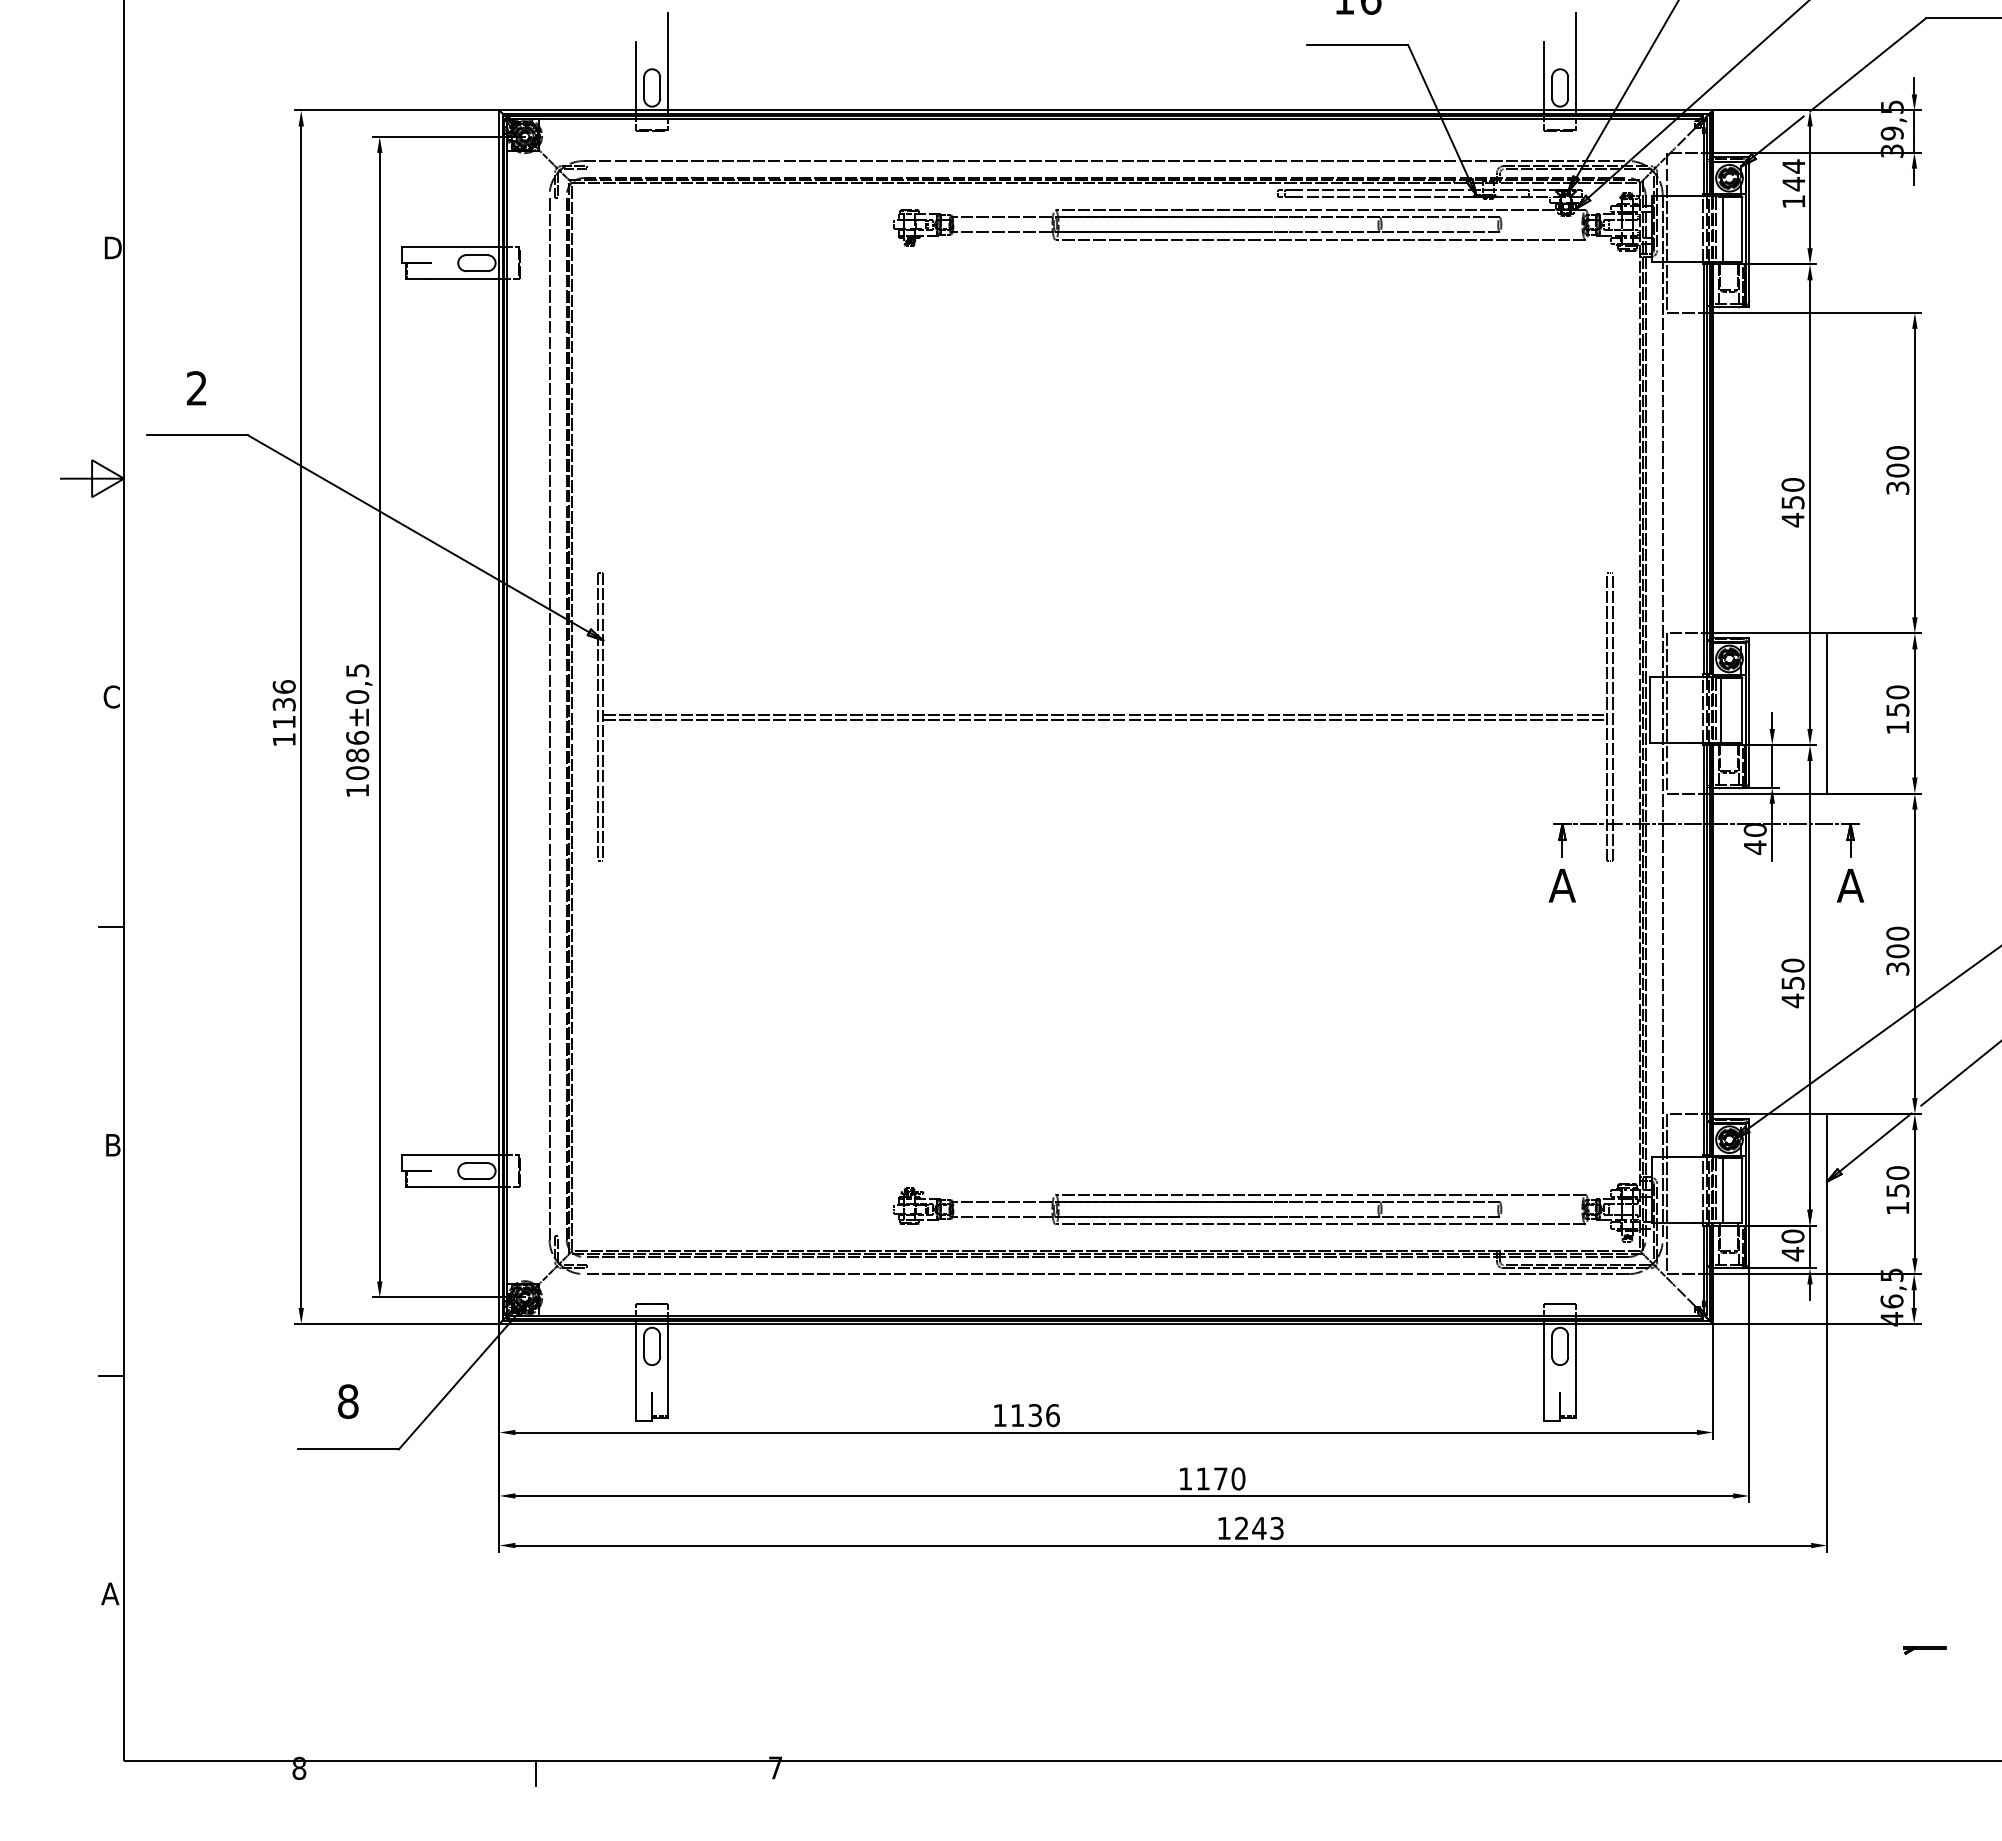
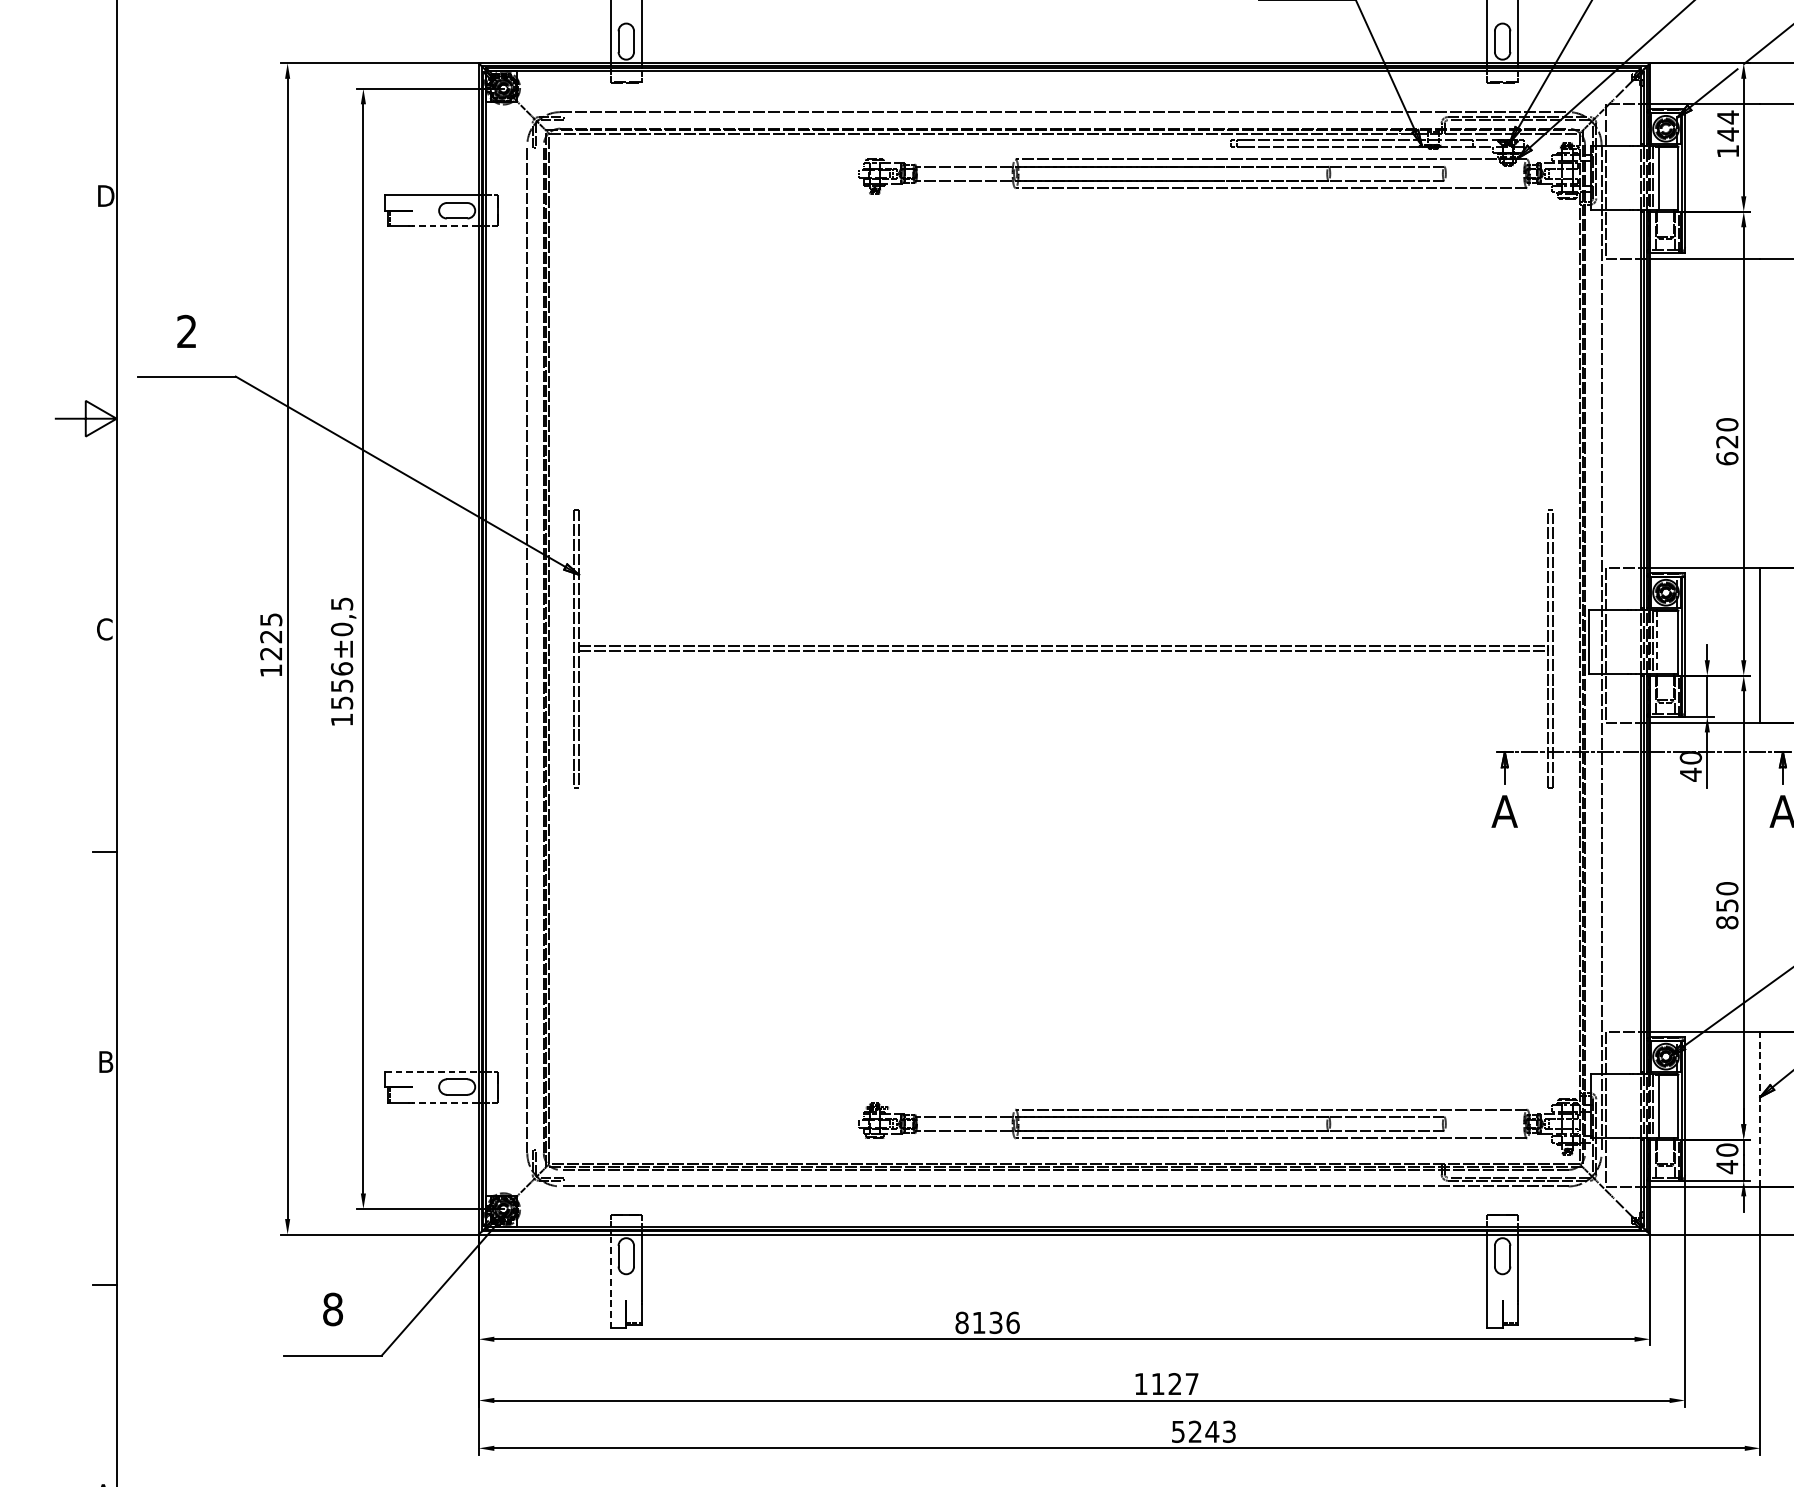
line: (464, 279) -> (445, 226), solid -> dashed
text: (1792, 511) -> (1726, 450), 450 -> 620
text: (283, 704) -> (270, 636), 1136 -> 1225
line: (1720, 710) -> (1657, 642), solid -> dashed
text: (357, 764) -> (341, 694), 1086 -> 1556
text: (1792, 1000) -> (1726, 922), 450 -> 850
line: (450, 1155) -> (431, 1071), solid -> dashed
line: (464, 1187) -> (445, 1102), solid -> dashed
line: (1827, 1193) -> (1760, 1108), solid -> dashed
line: (636, 1372) -> (611, 1281), solid -> dashed
text: (999, 1415) -> (961, 1322), 1136 -> 8136
text: (1229, 1478) -> (1183, 1383), 1170 -> 1127
text: (1223, 1528) -> (1177, 1431), 1243 -> 5243

